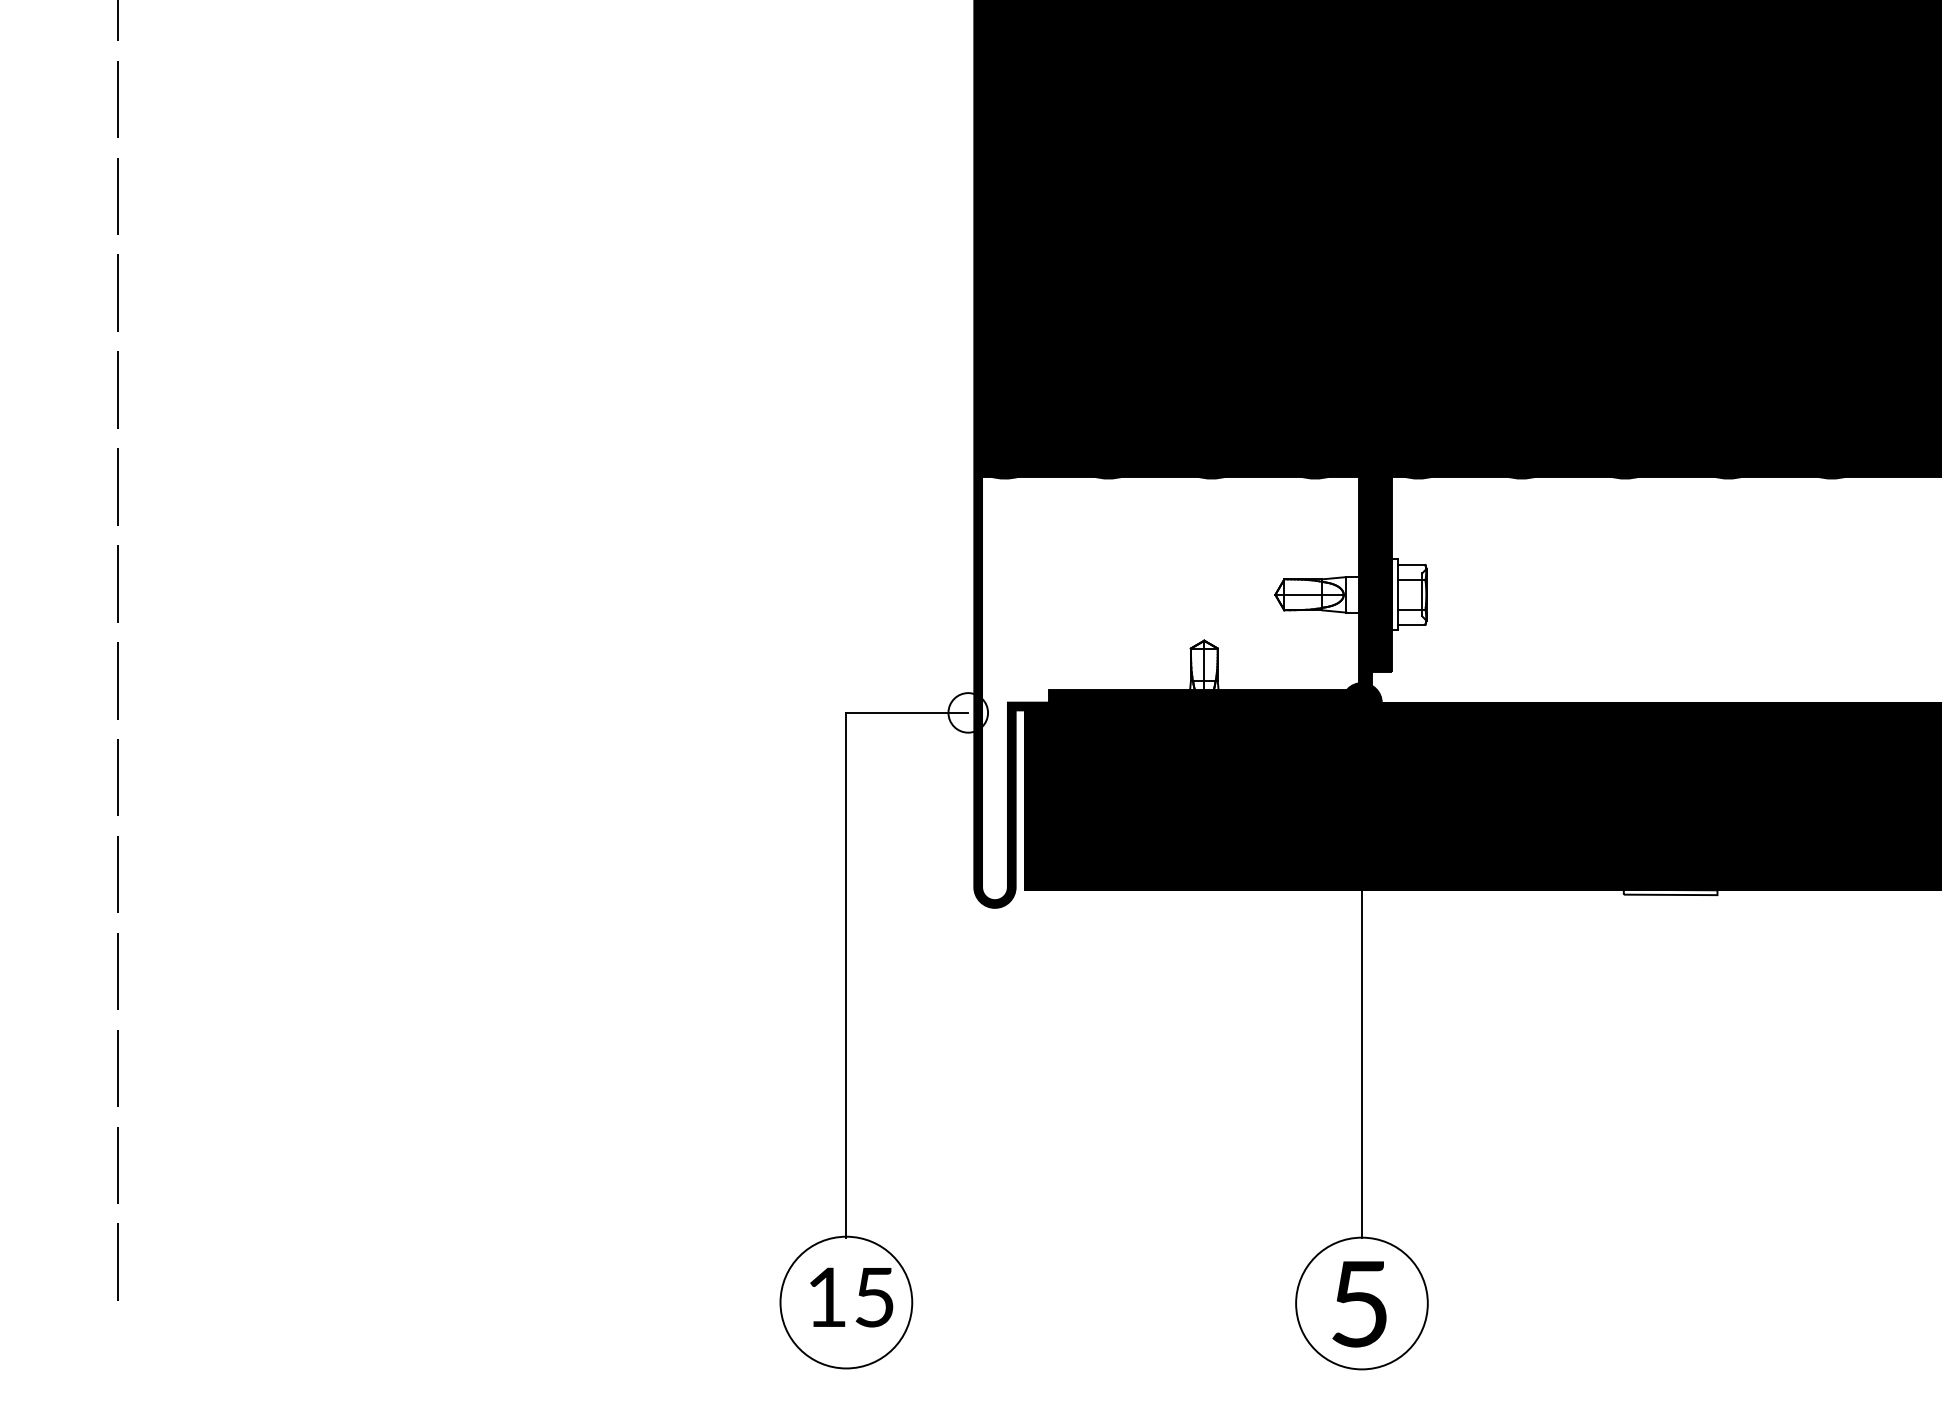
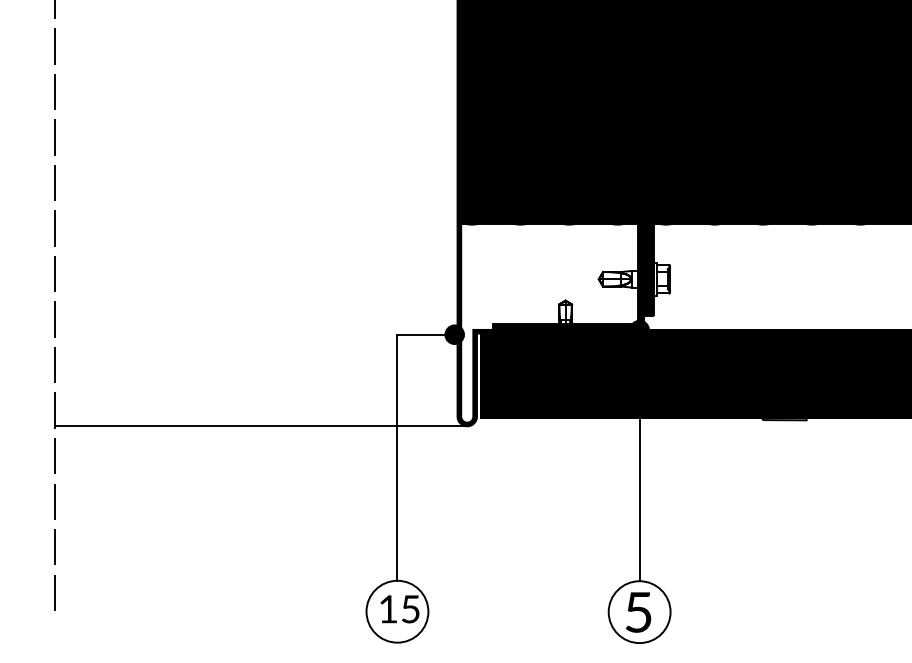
fill: (967, 712) -> (454, 334), added
line: (556, 908) -> (261, 426), added

